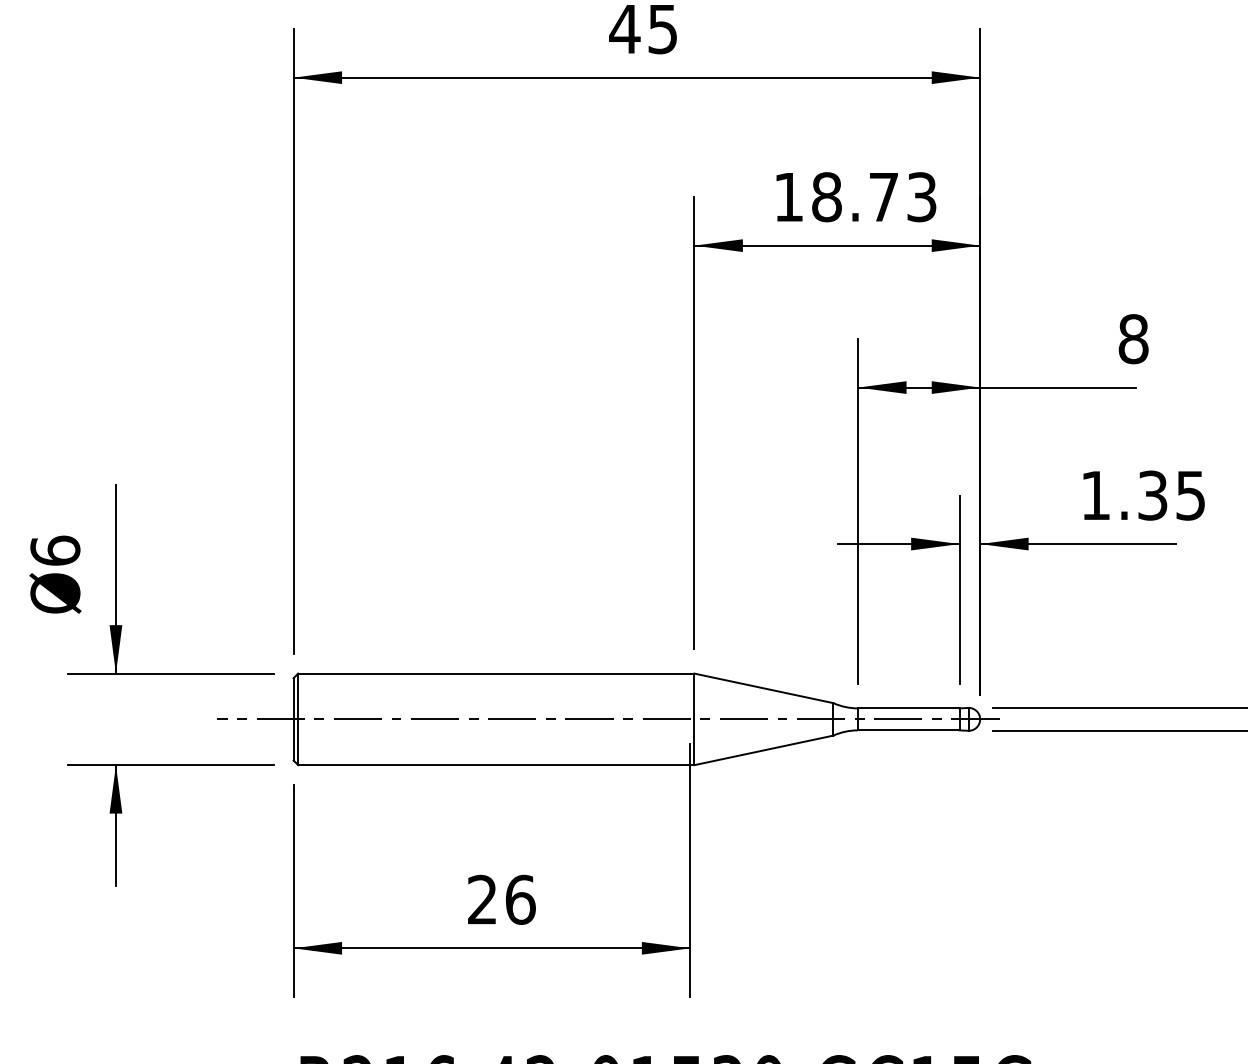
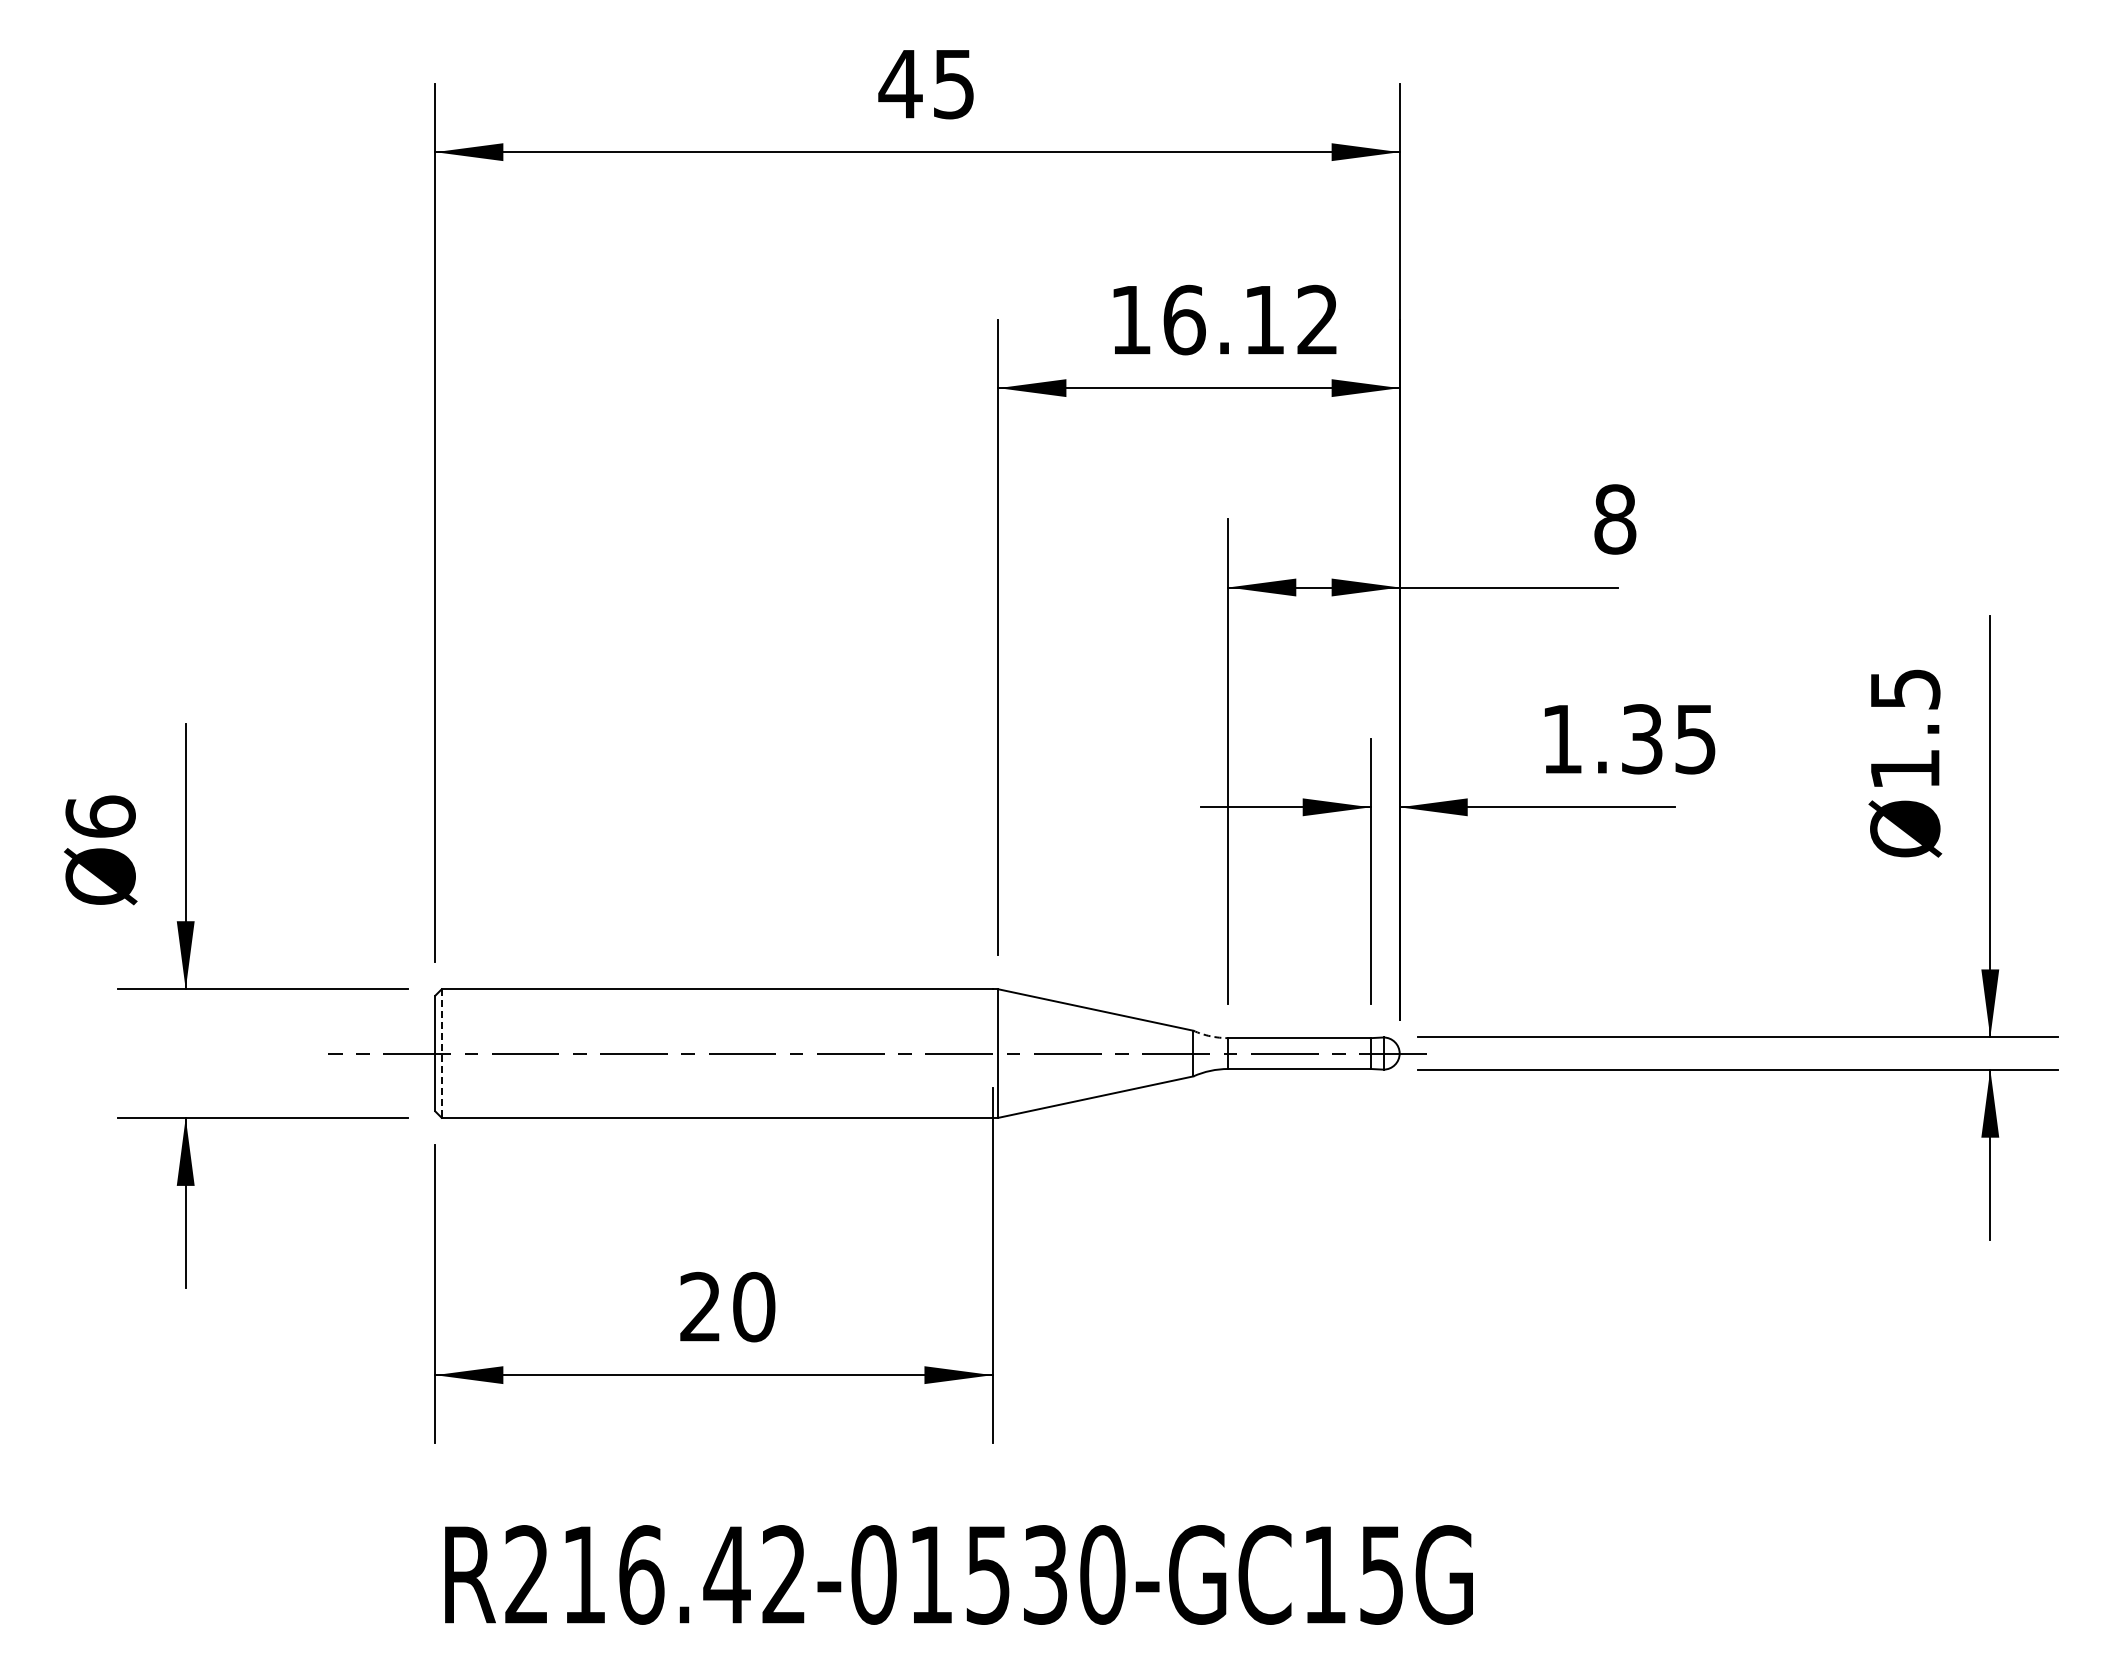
text: (873, 196) -> (1250, 319), 18.73 -> 16.12
arc: (845, 707) -> (1210, 1036), solid -> dashed
line: (298, 720) -> (441, 1054), solid -> dashed
text: (520, 899) -> (754, 1306), 26 -> 20

